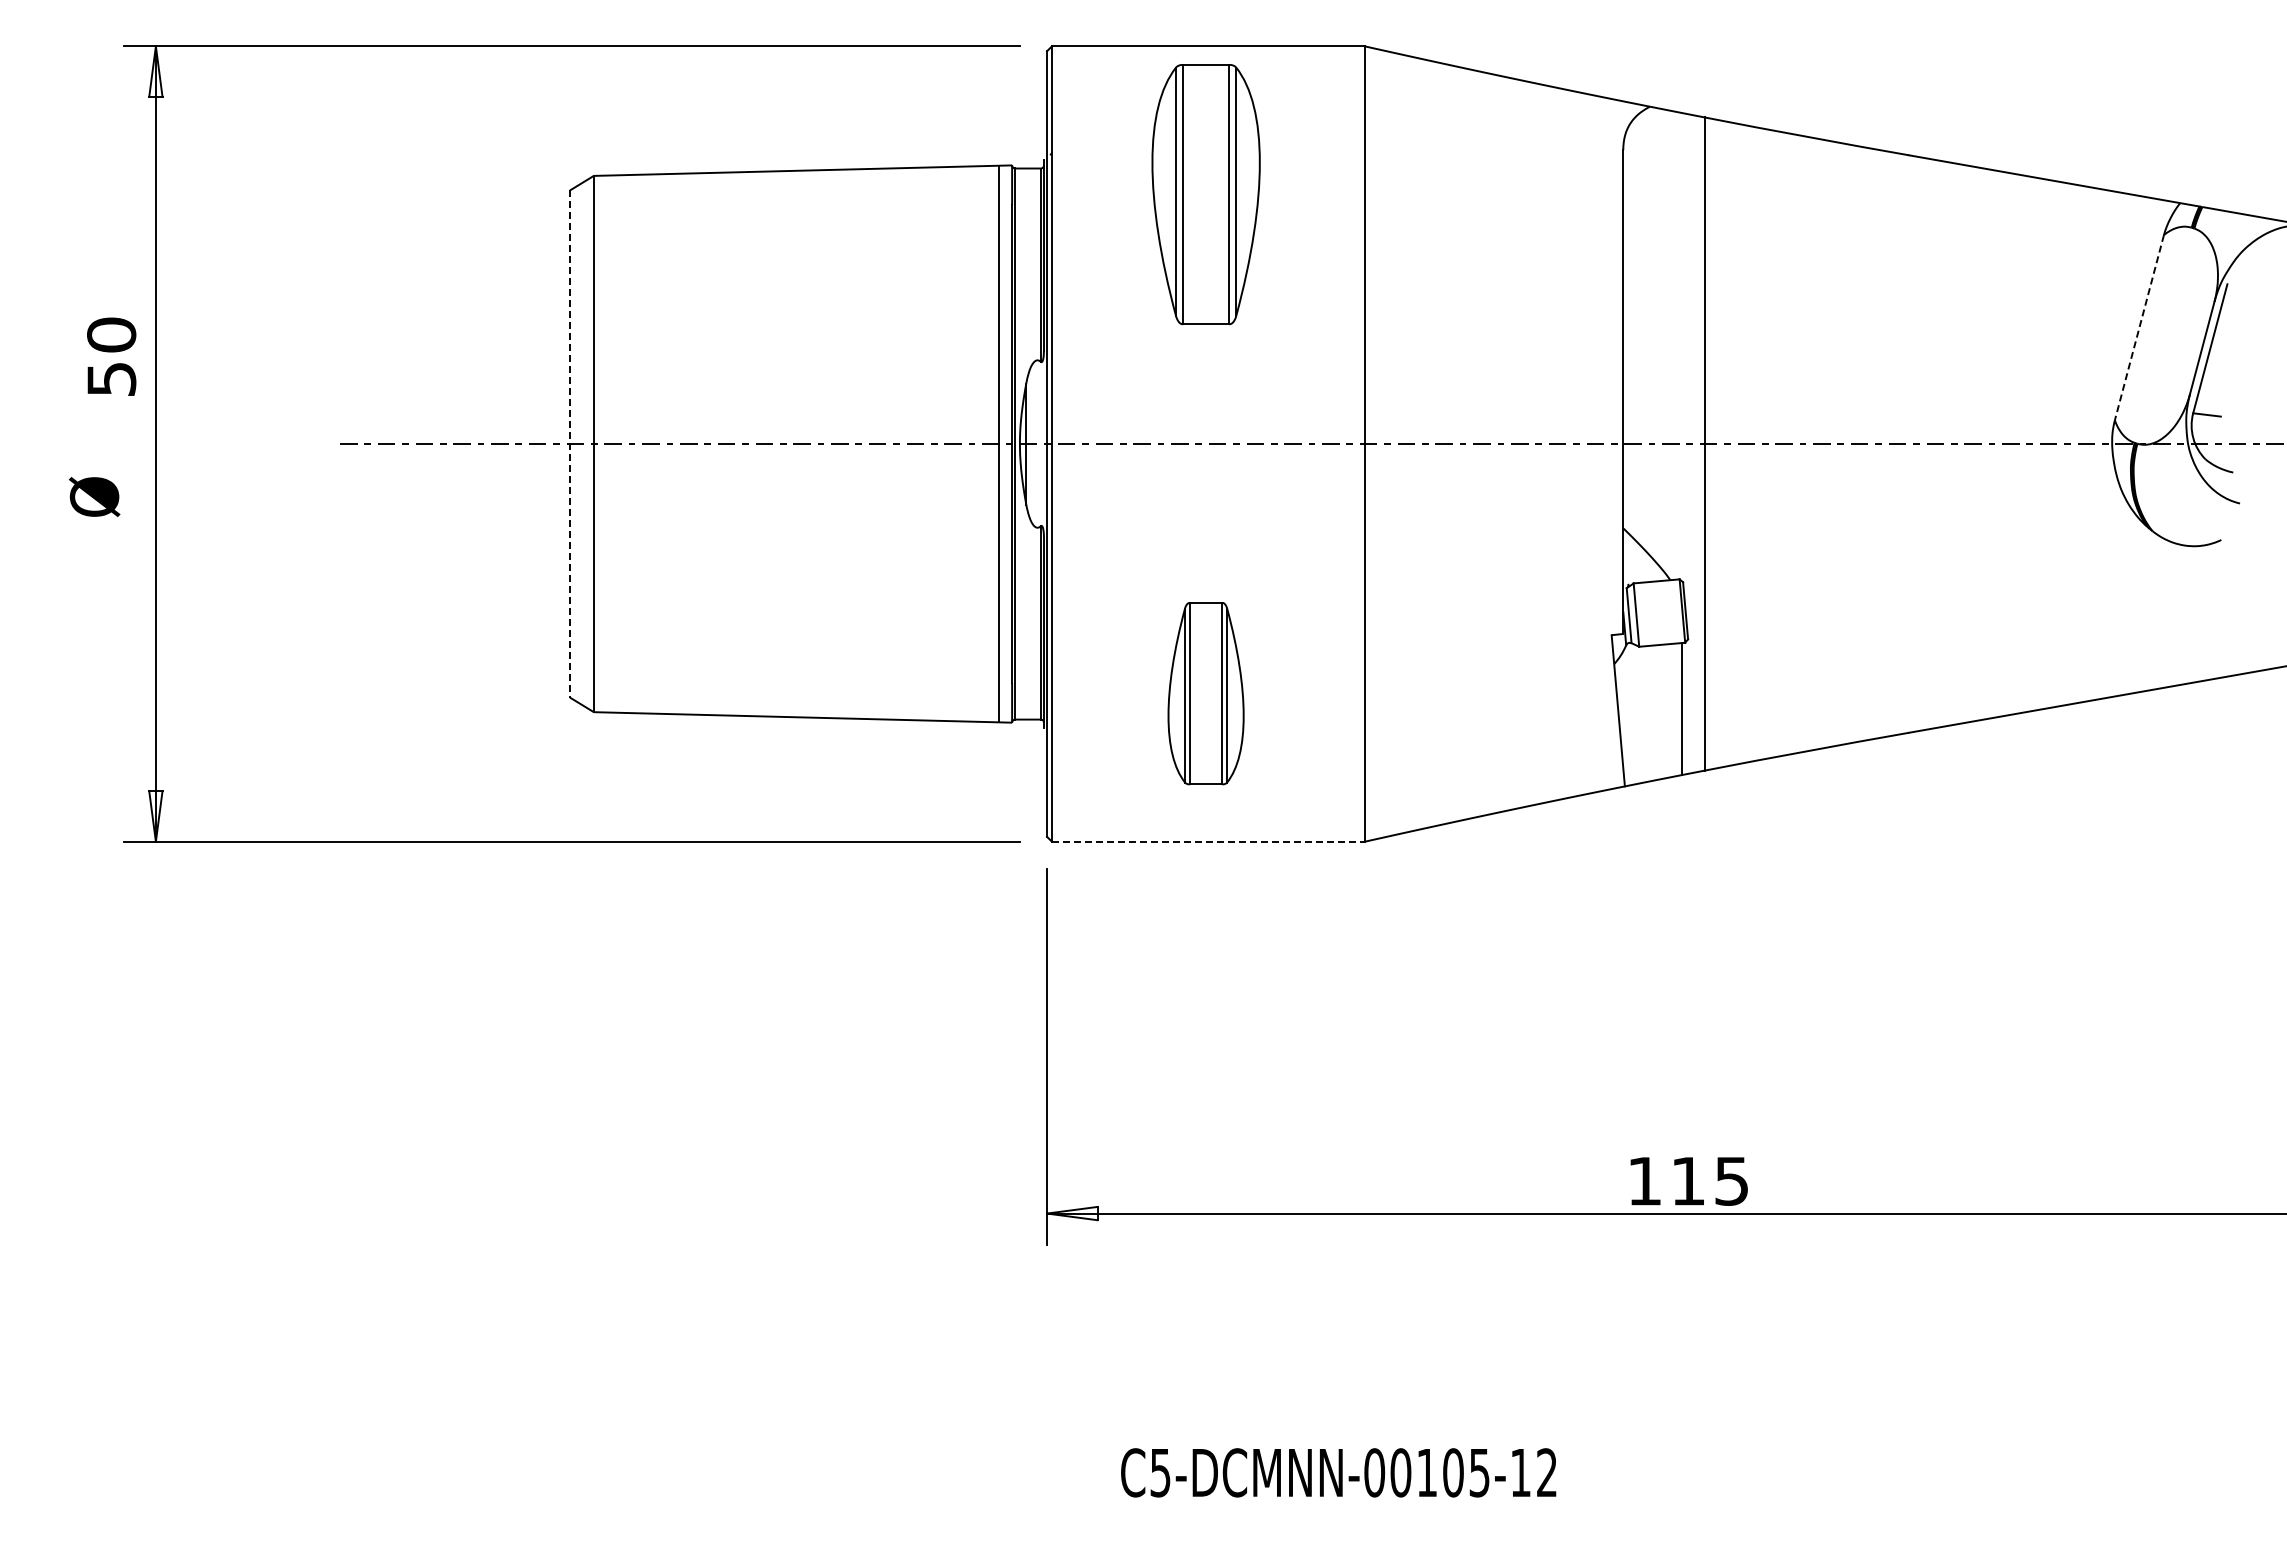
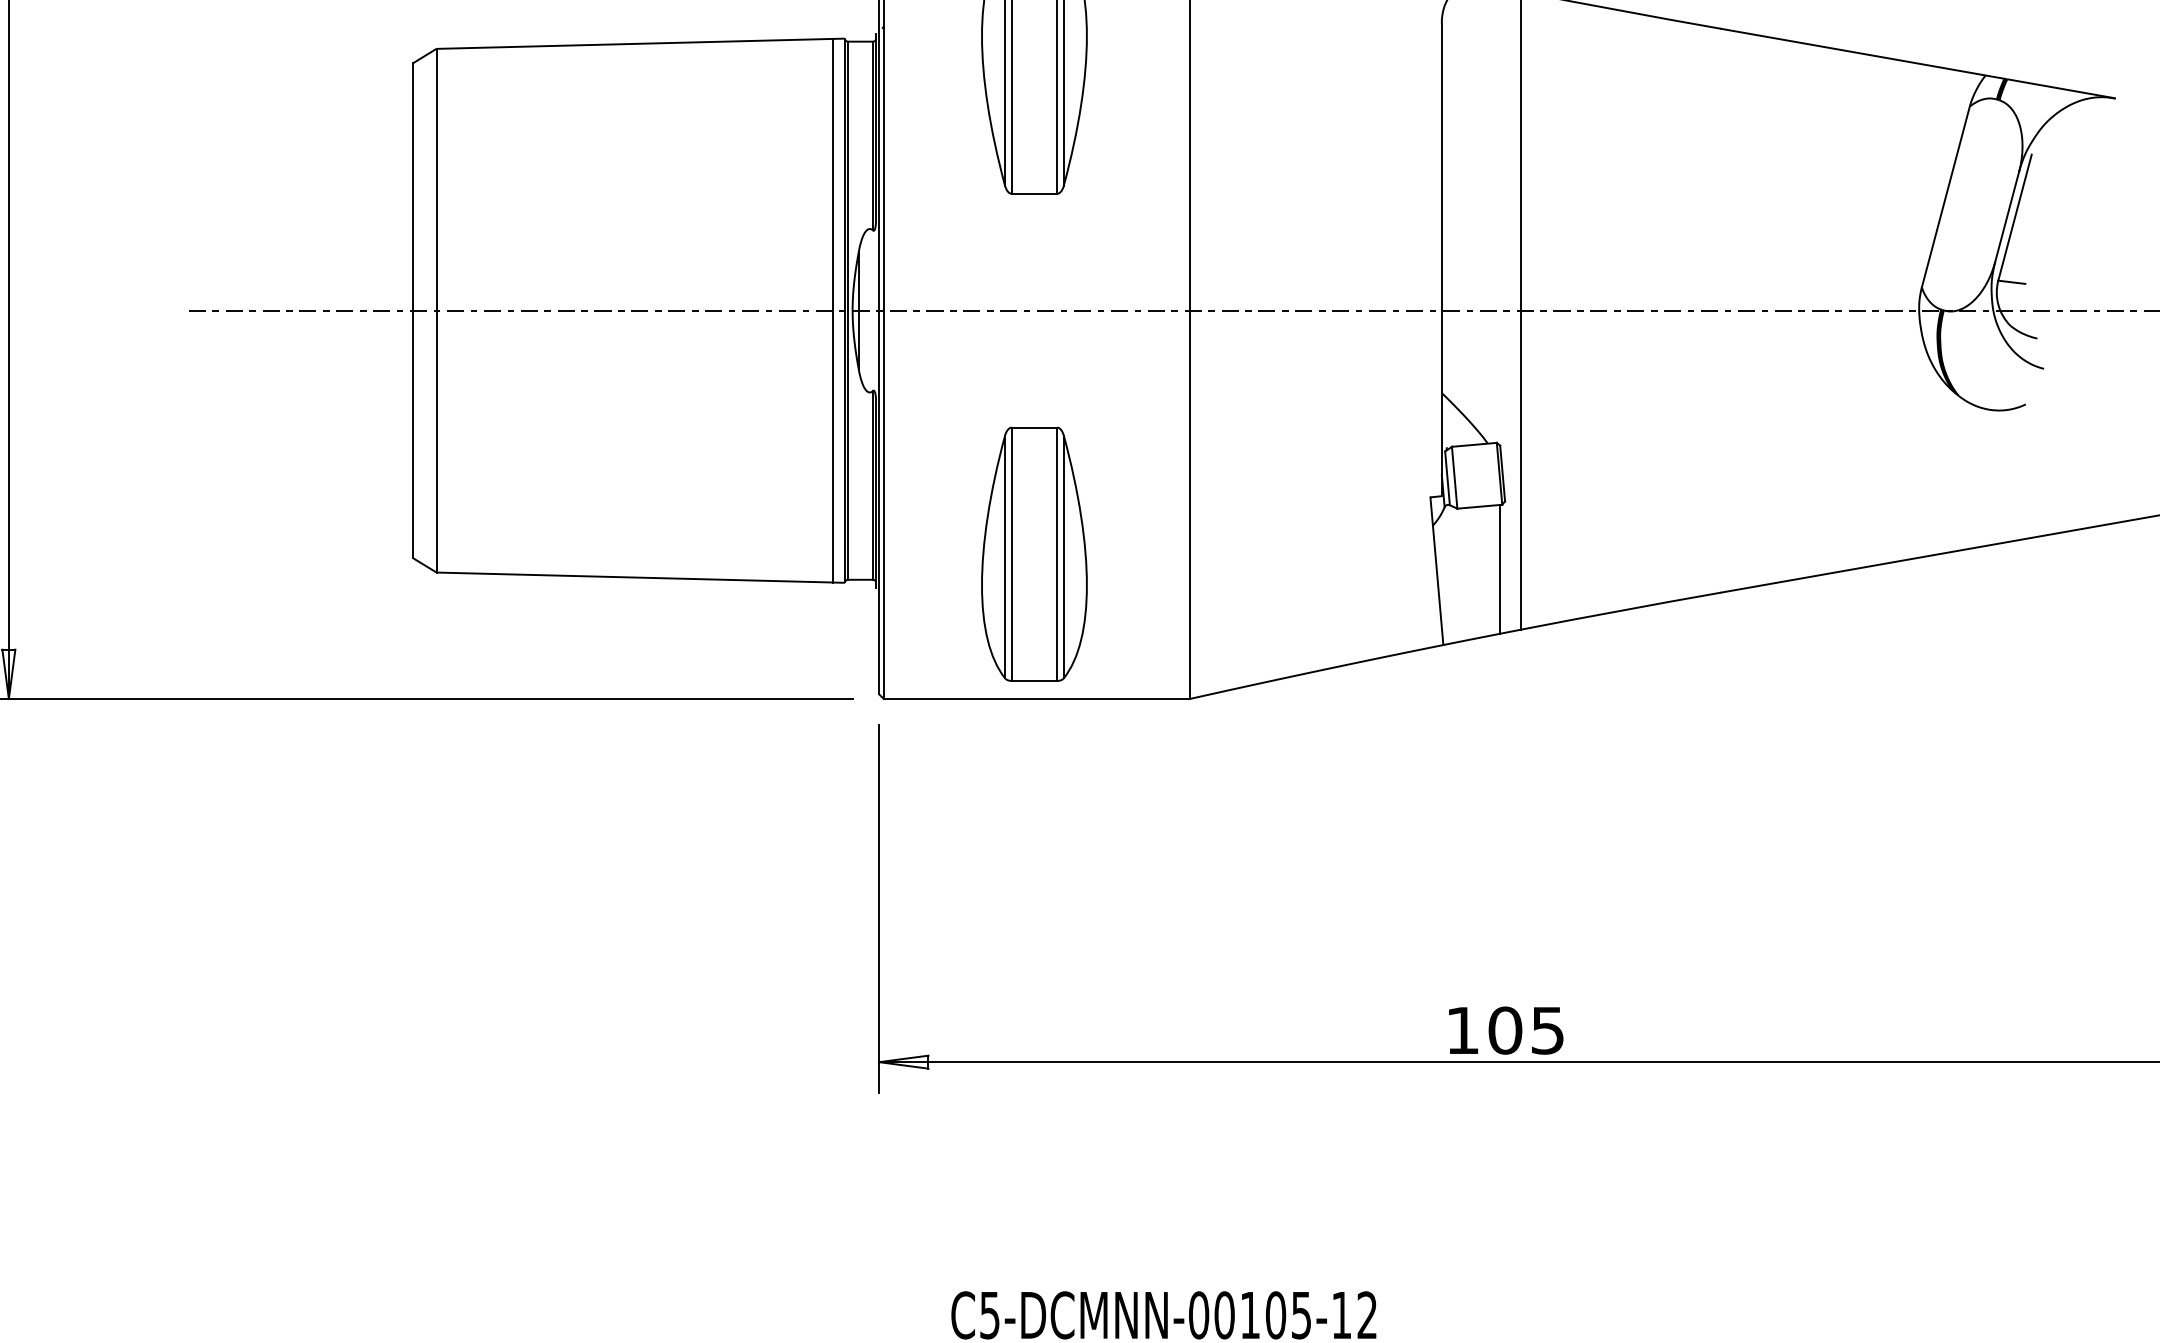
line: (2139, 327) -> (1945, 196), dashed -> solid
line: (569, 444) -> (412, 311), dashed -> solid
part: (1205, 693) -> (1033, 554), size x1.43
line: (1208, 841) -> (1036, 698), dashed -> solid
text: (1688, 1180) -> (1505, 1029), 115 -> 105

